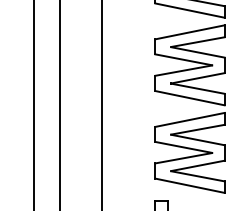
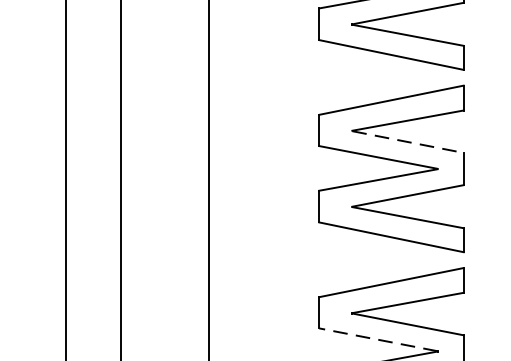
line: (198, 52) -> (409, 142), solid -> dashed
line: (183, 147) -> (377, 339), solid -> dashed

